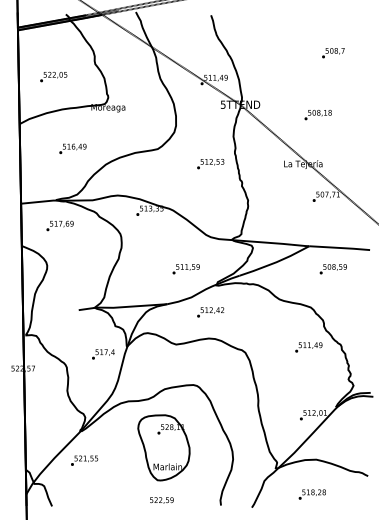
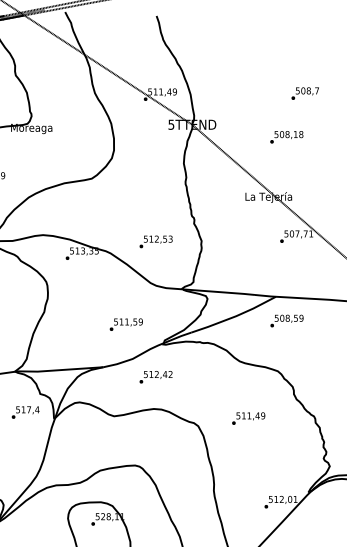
text: (333, 53) -> (305, 94), moved
text: (210, 164) -> (155, 242), moved
text: (332, 269) -> (285, 321), moved
text: (308, 347) -> (248, 418), moved
text: (103, 354) -> (25, 412), moved

